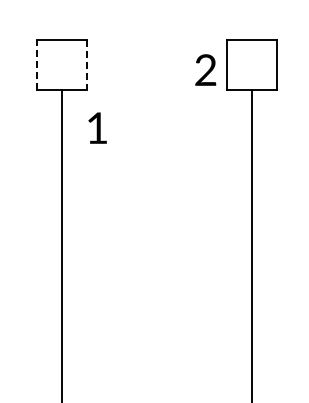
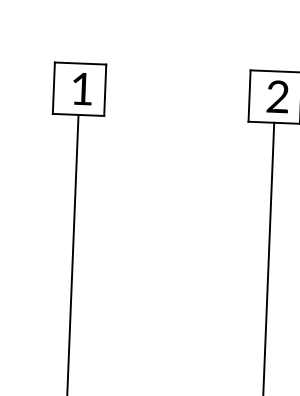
line: (36, 64) -> (53, 88), dashed -> solid
line: (86, 65) -> (105, 91), dashed -> solid
text: (205, 69) -> (277, 96), moved
text: (97, 127) -> (82, 88), moved

